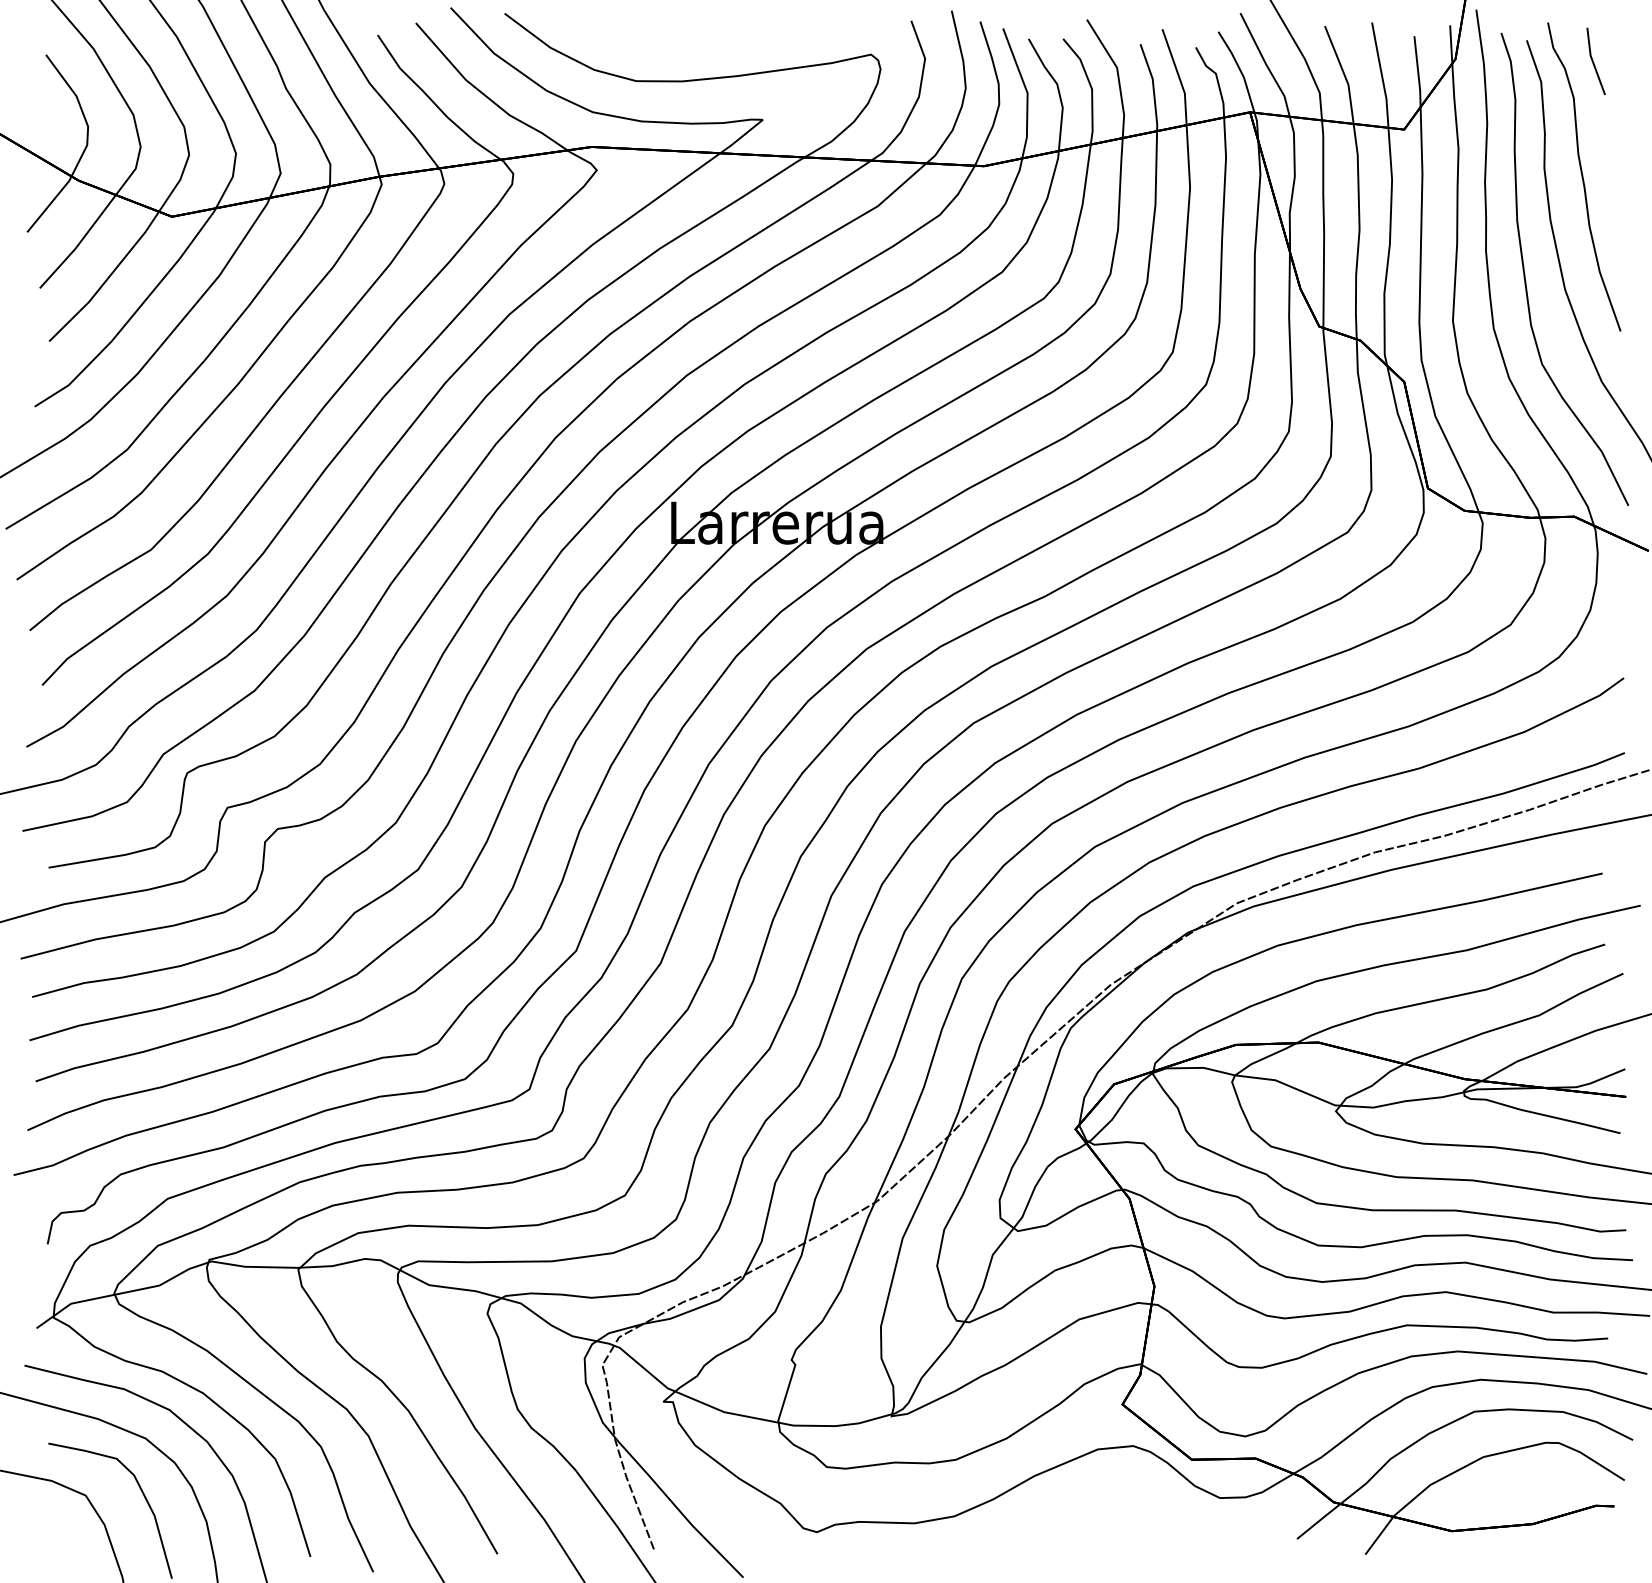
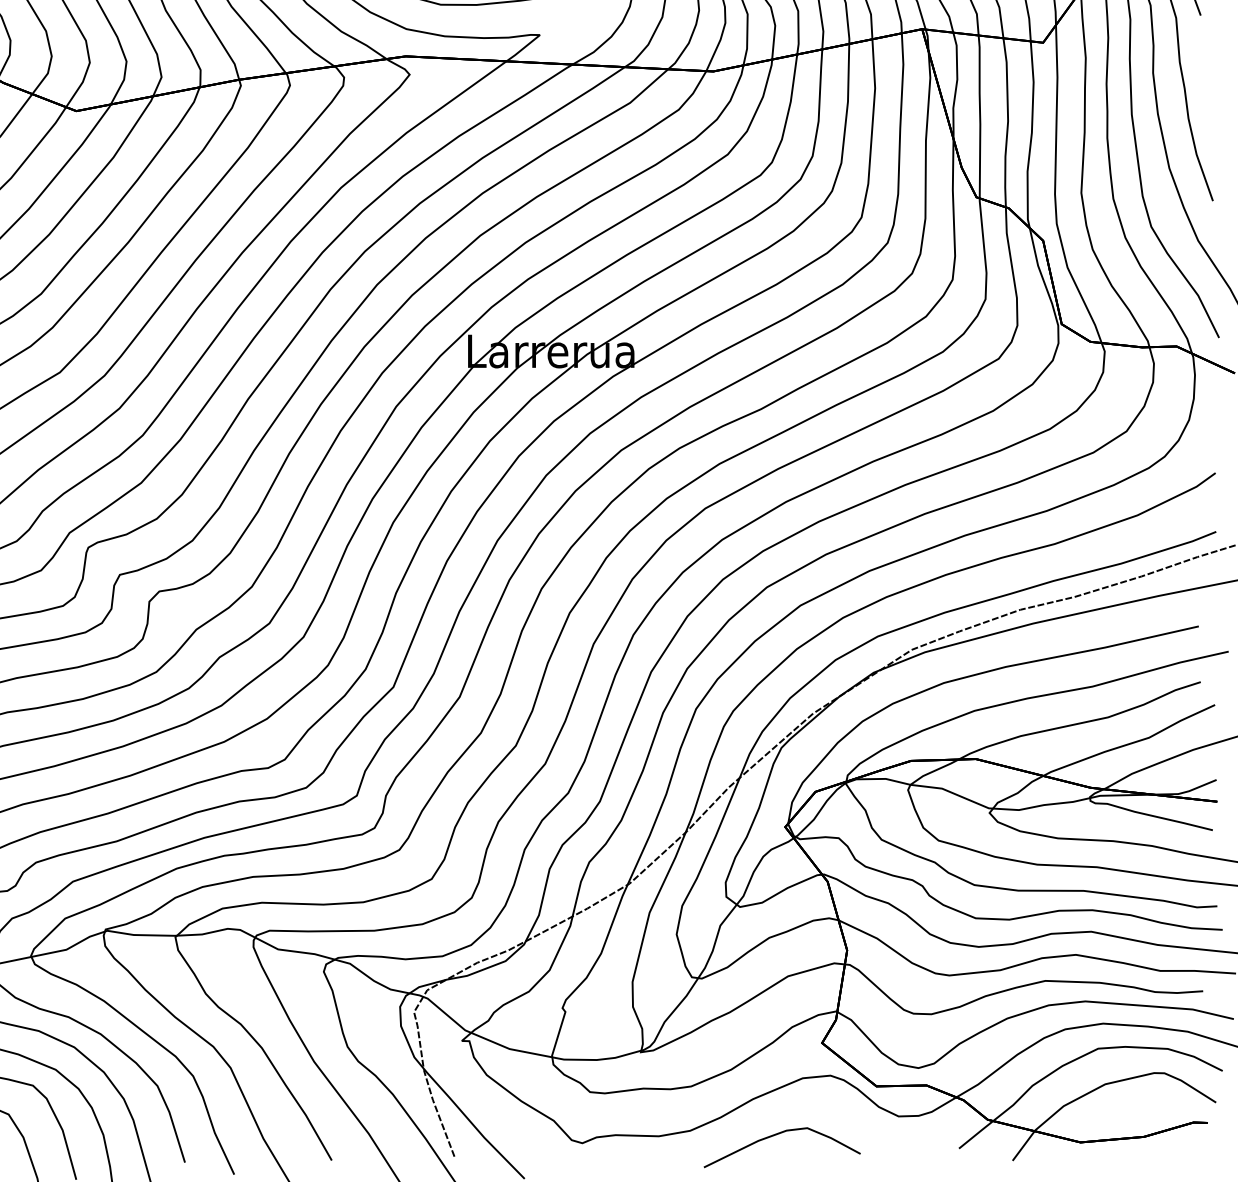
curve: (1063, 1522) -> (775, 1135), added

